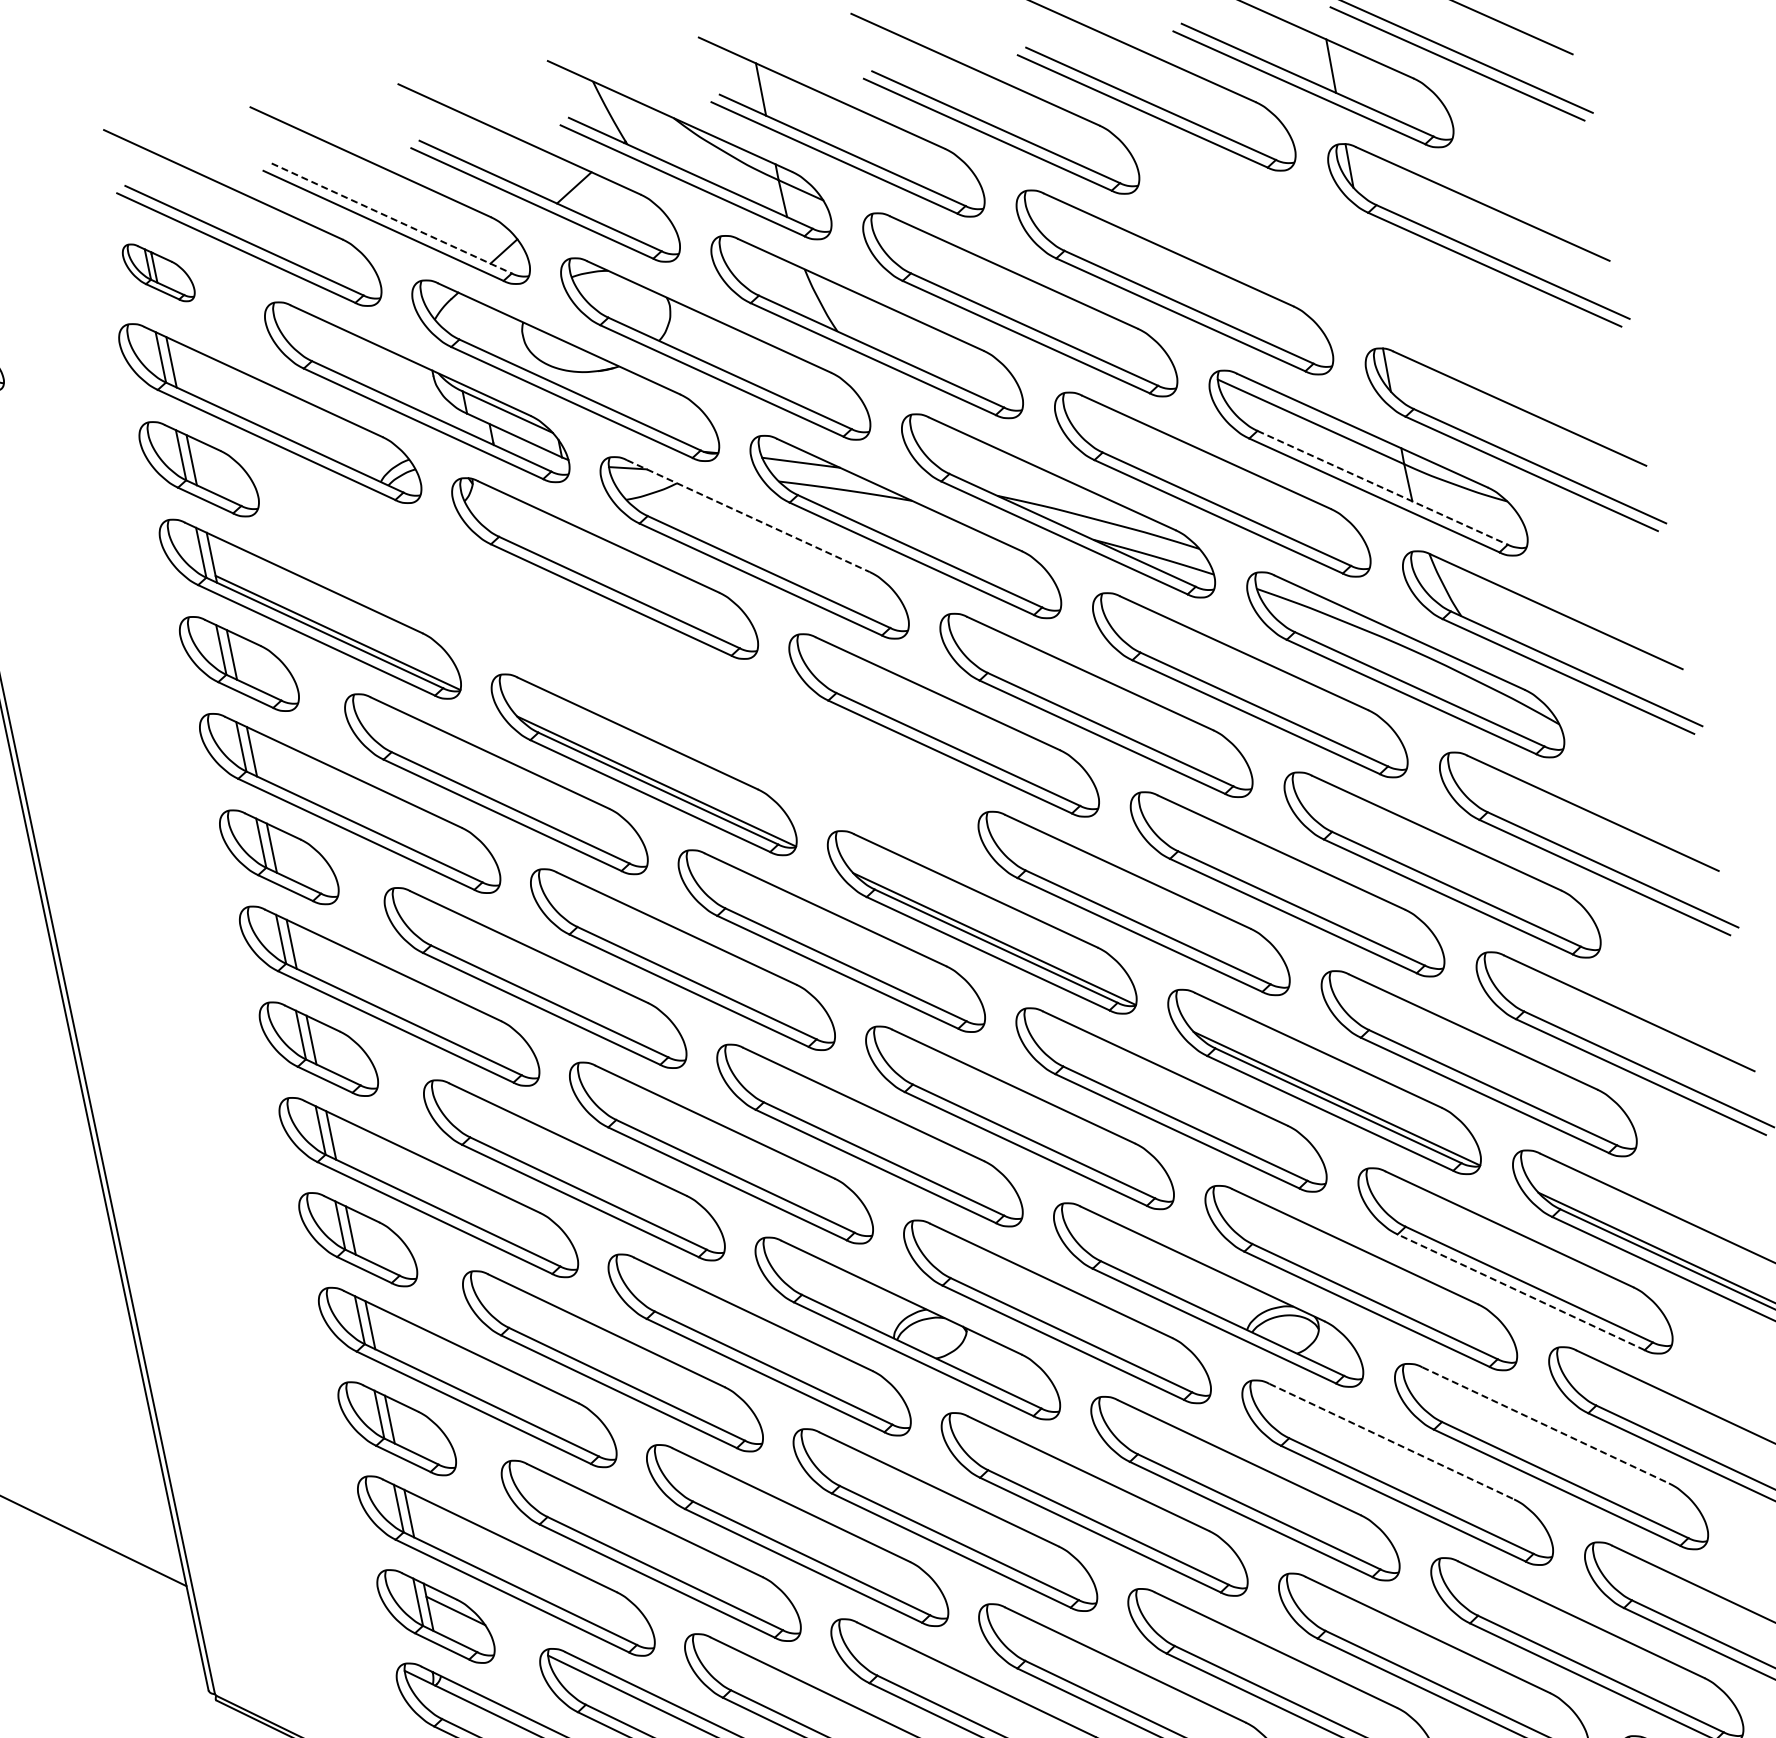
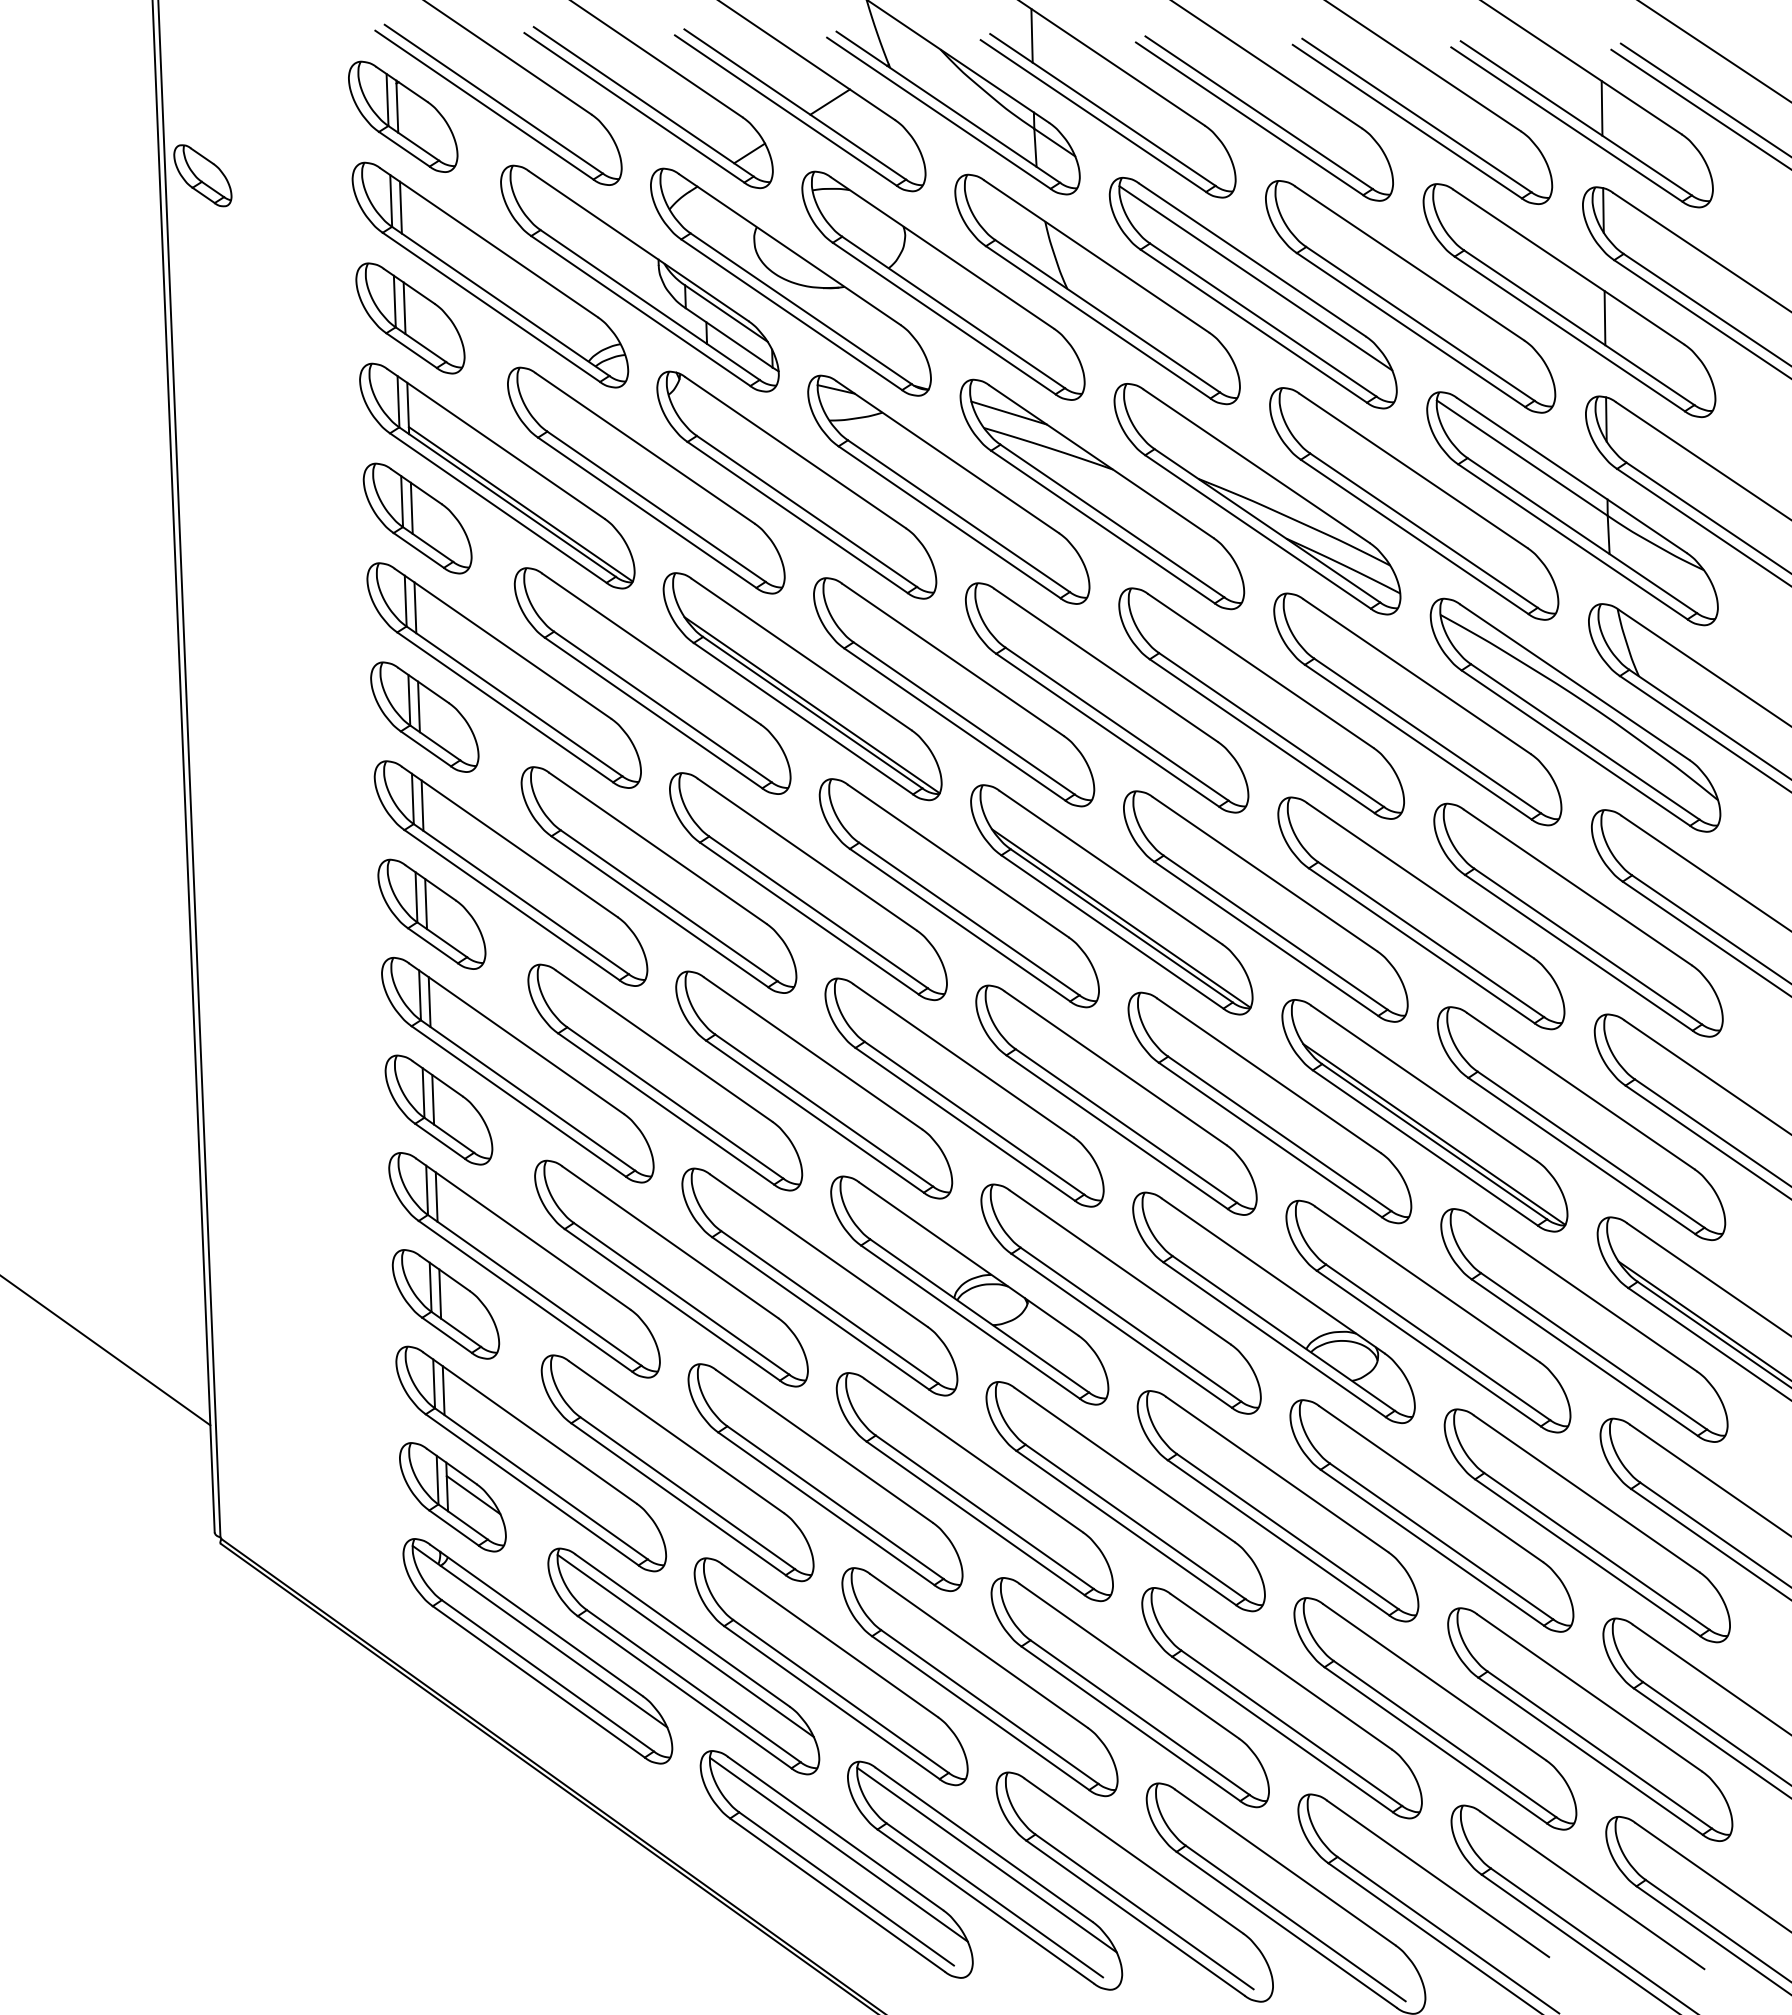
line: (391, 218) -> (643, 101), dashed -> solid
part: (1331, 259) -> (1569, 300), added
part: (158, 272) -> (403, 116), size x1.67
line: (1020, 290) -> (1255, 278), added
line: (1382, 487) -> (1582, 535), dashed -> solid
line: (748, 516) -> (947, 457), dashed -> solid
part: (457, 588) -> (646, 480), added
part: (793, 745) -> (954, 692), added
line: (1520, 1292) -> (1584, 1357), dashed -> solid
line: (1546, 1425) -> (1587, 1494), dashed -> solid
line: (1392, 1441) -> (1431, 1484), dashed -> solid

